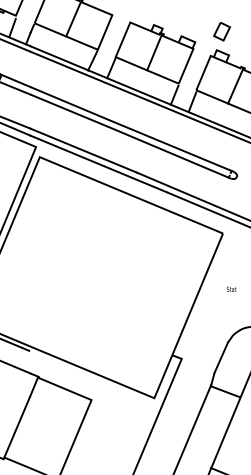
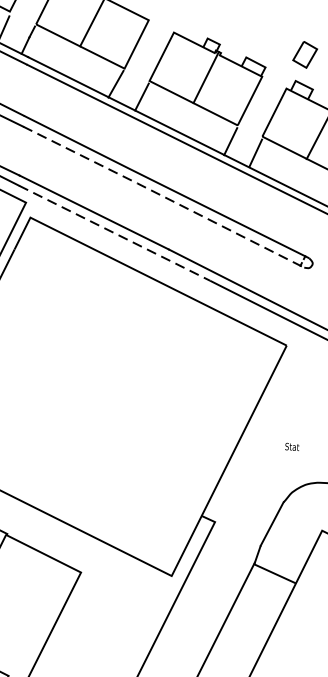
line: (130, 136) -> (163, 196), solid -> dashed
line: (98, 163) -> (114, 232), solid -> dashed
text: (231, 288) -> (292, 445), moved

